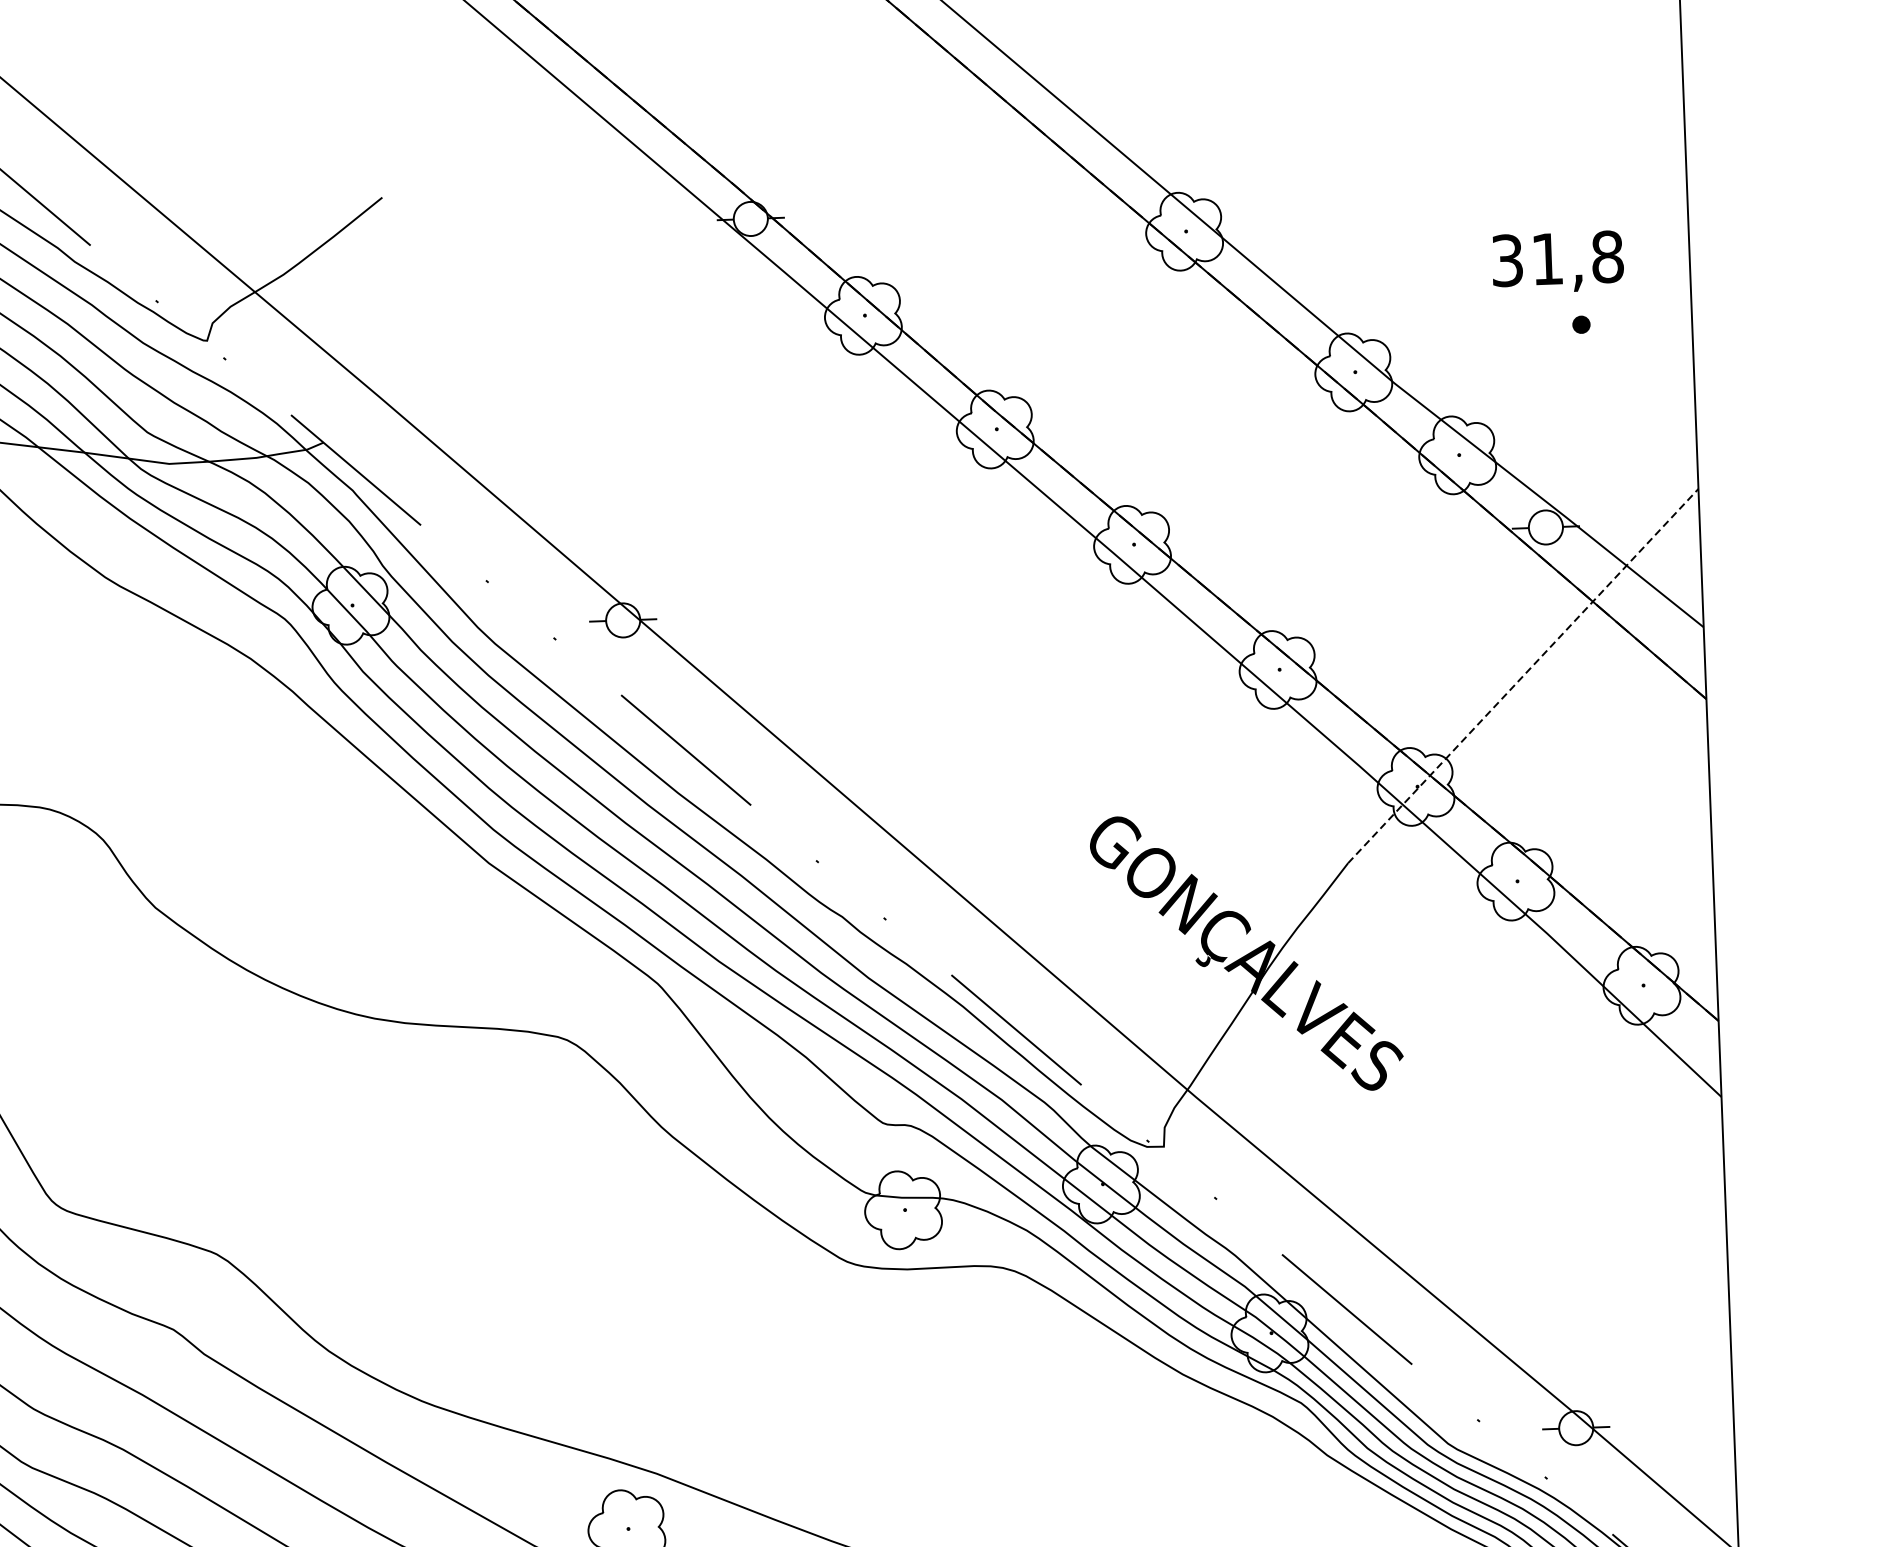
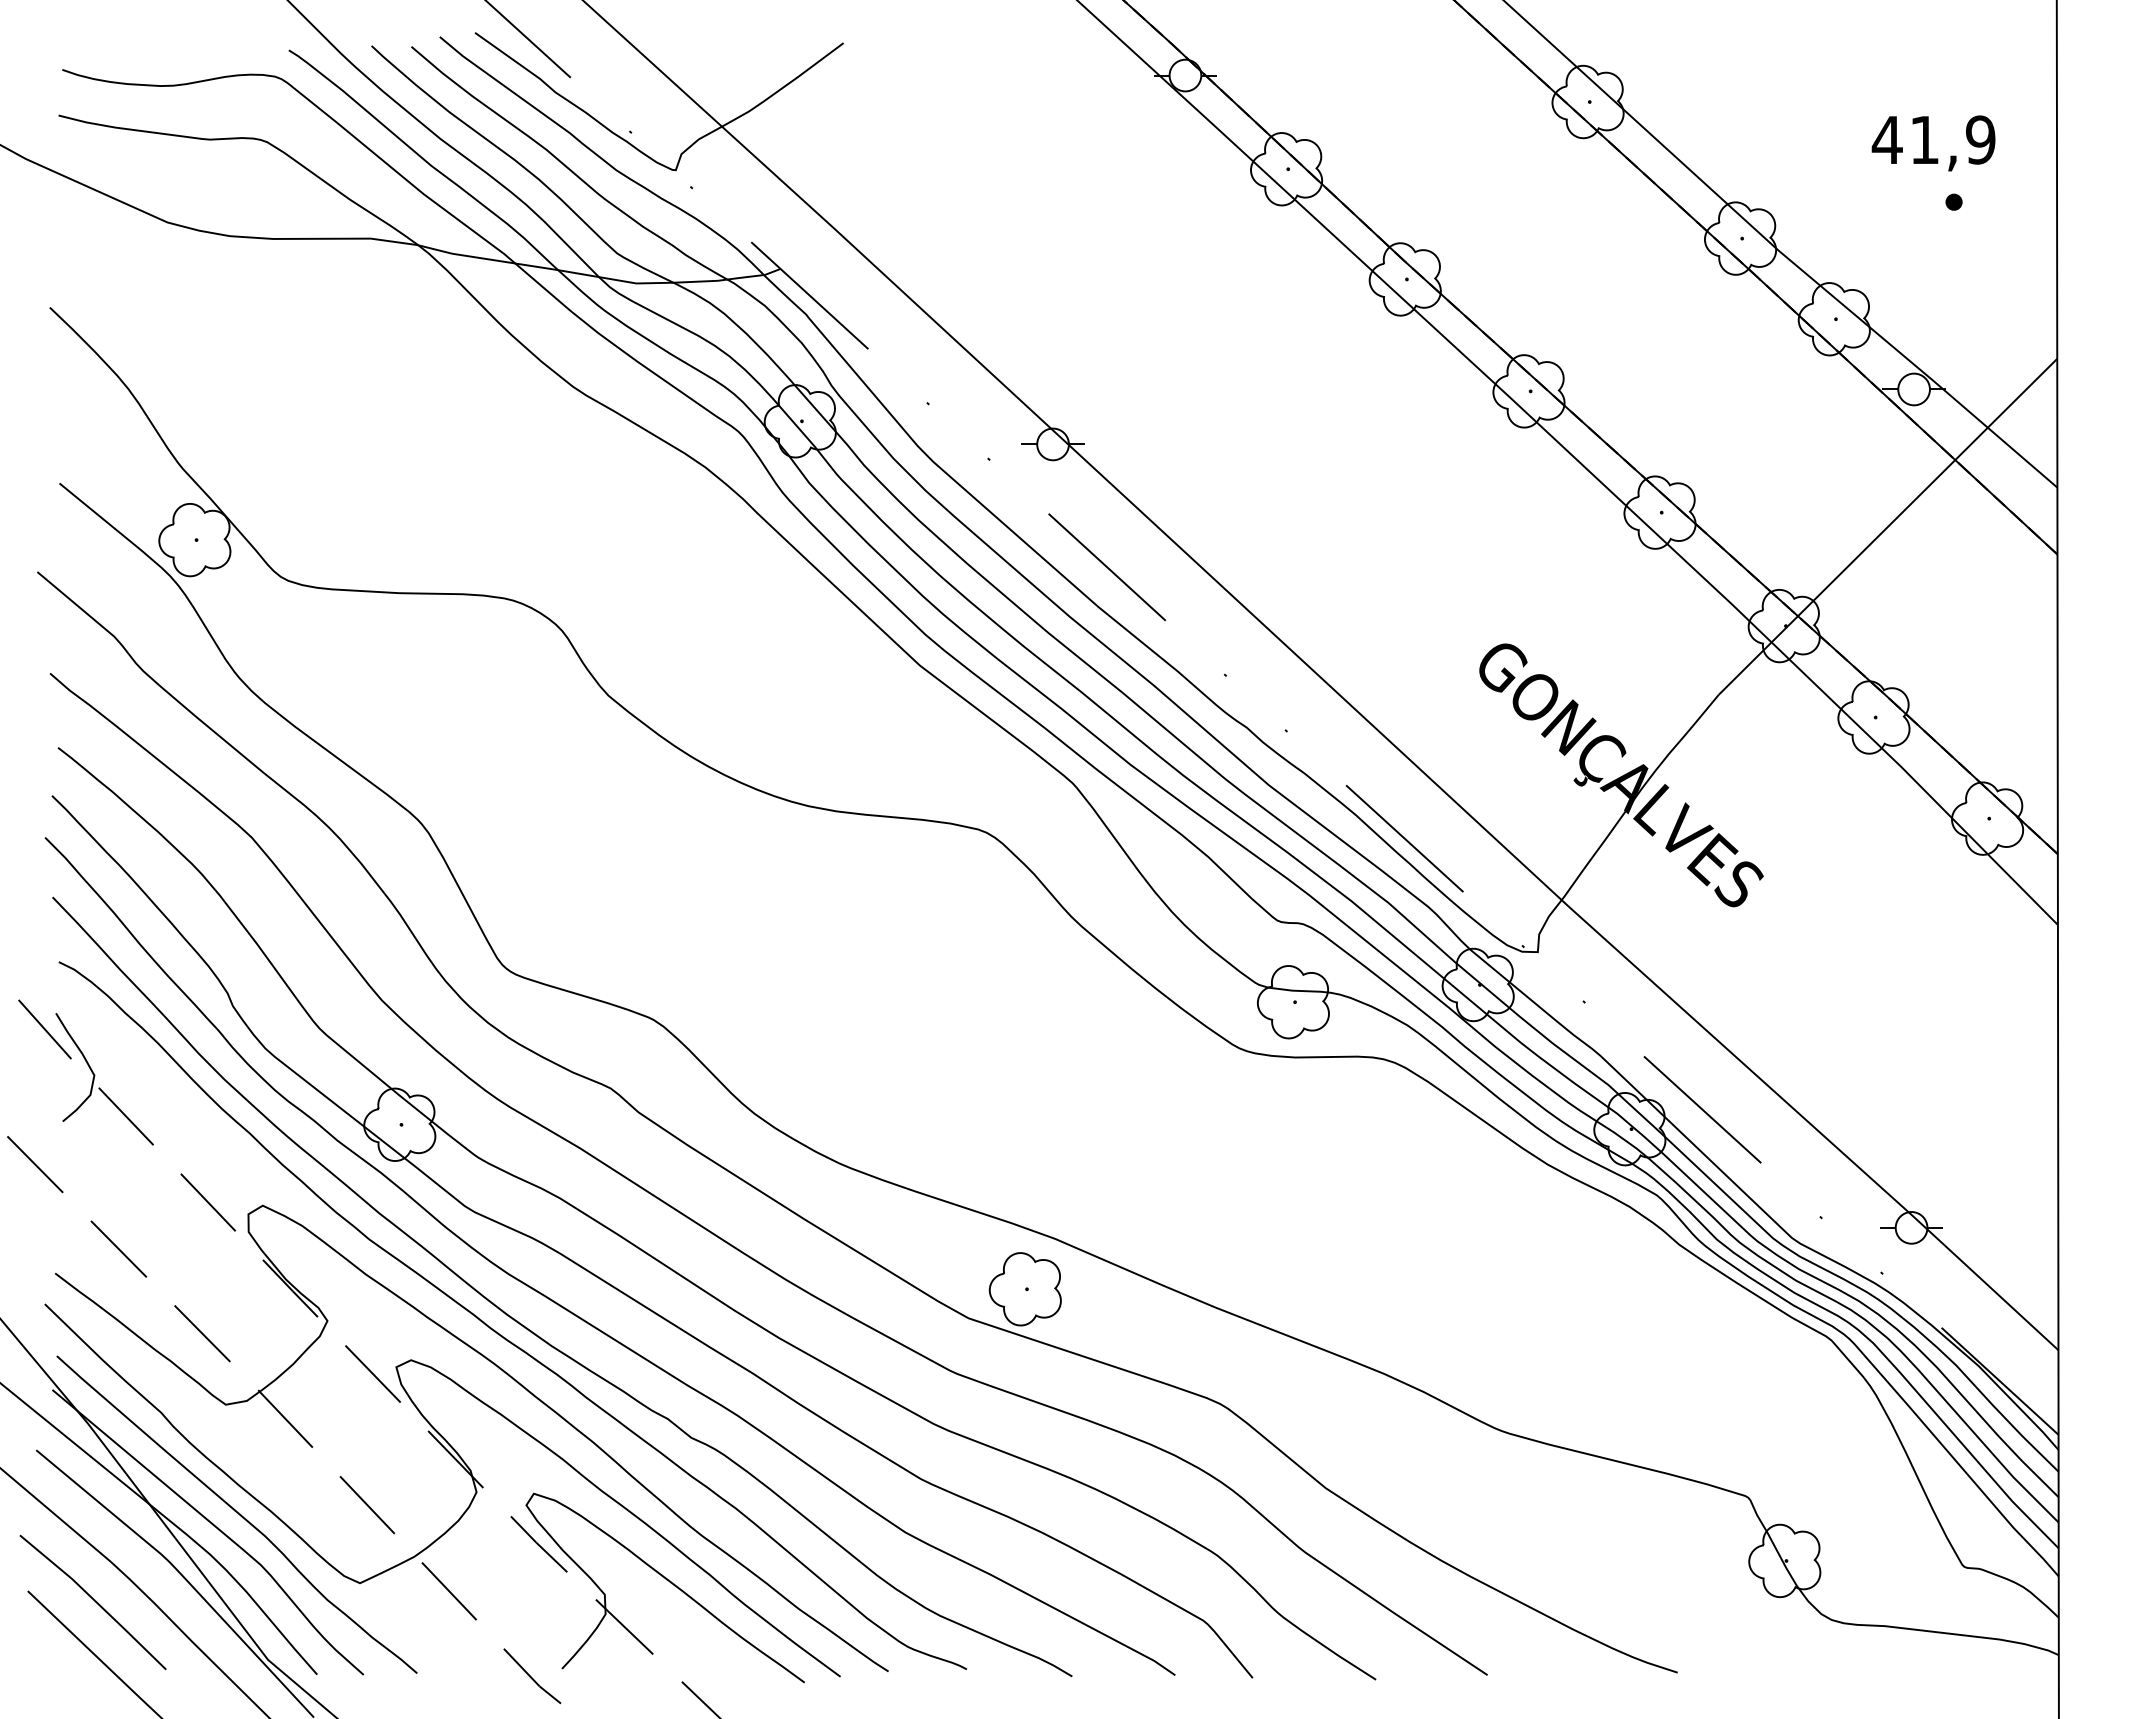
text: (1556, 258) -> (1933, 139), 31,8 -> 41,9
line: (1523, 675) -> (1888, 526), dashed -> solid

